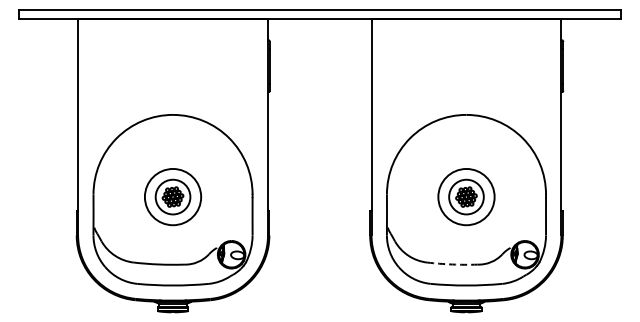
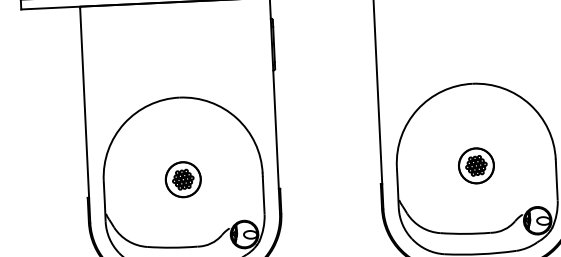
circle: (172, 196) -> (182, 179), size x0.62
circle: (466, 196) -> (476, 165), size x0.62
arc: (452, 264) -> (465, 233), dashed -> solid

